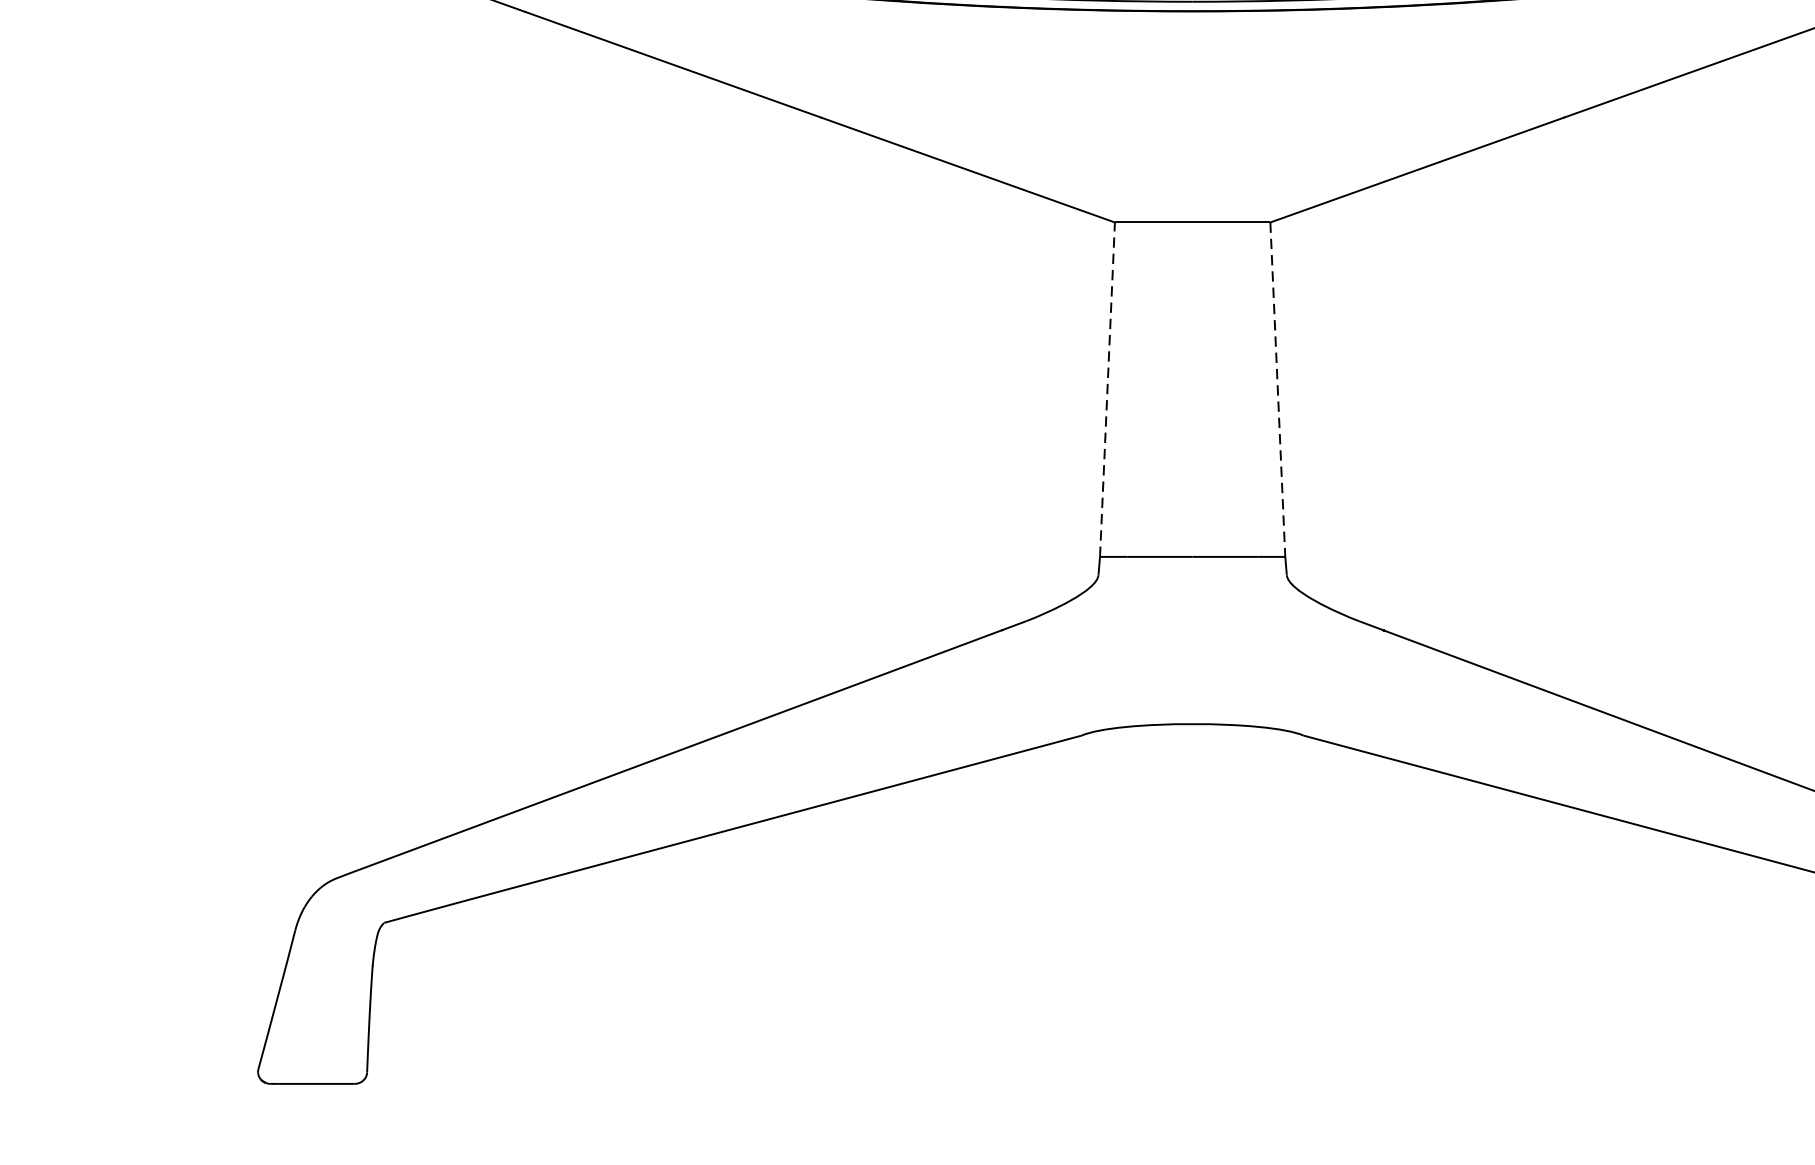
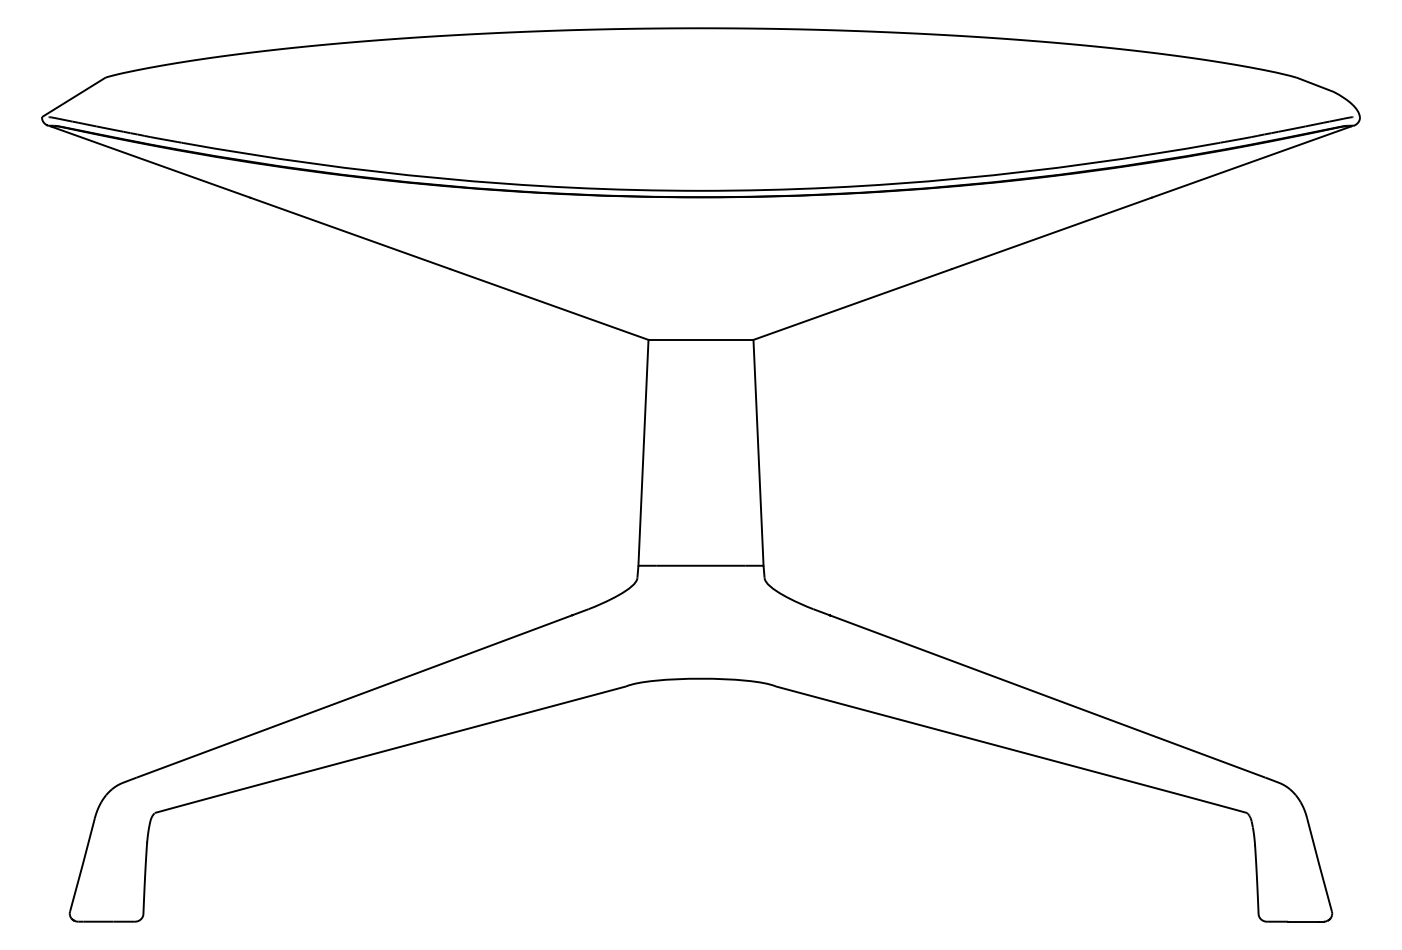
line: (1107, 389) -> (643, 452), dashed -> solid
line: (1277, 390) -> (758, 453), dashed -> solid

